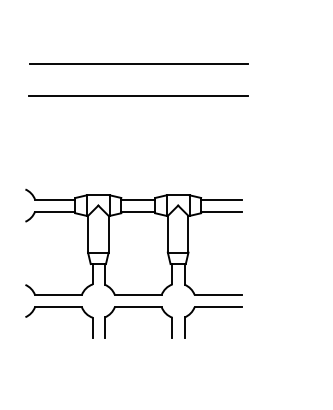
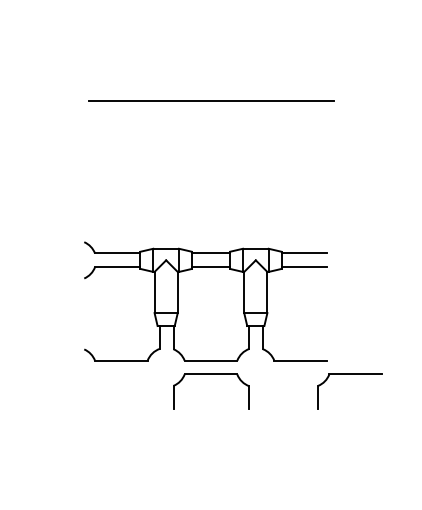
line: (138, 95) -> (211, 136), removed
part: (59, 307) -> (122, 374), removed
part: (212, 307) -> (349, 374), moved

